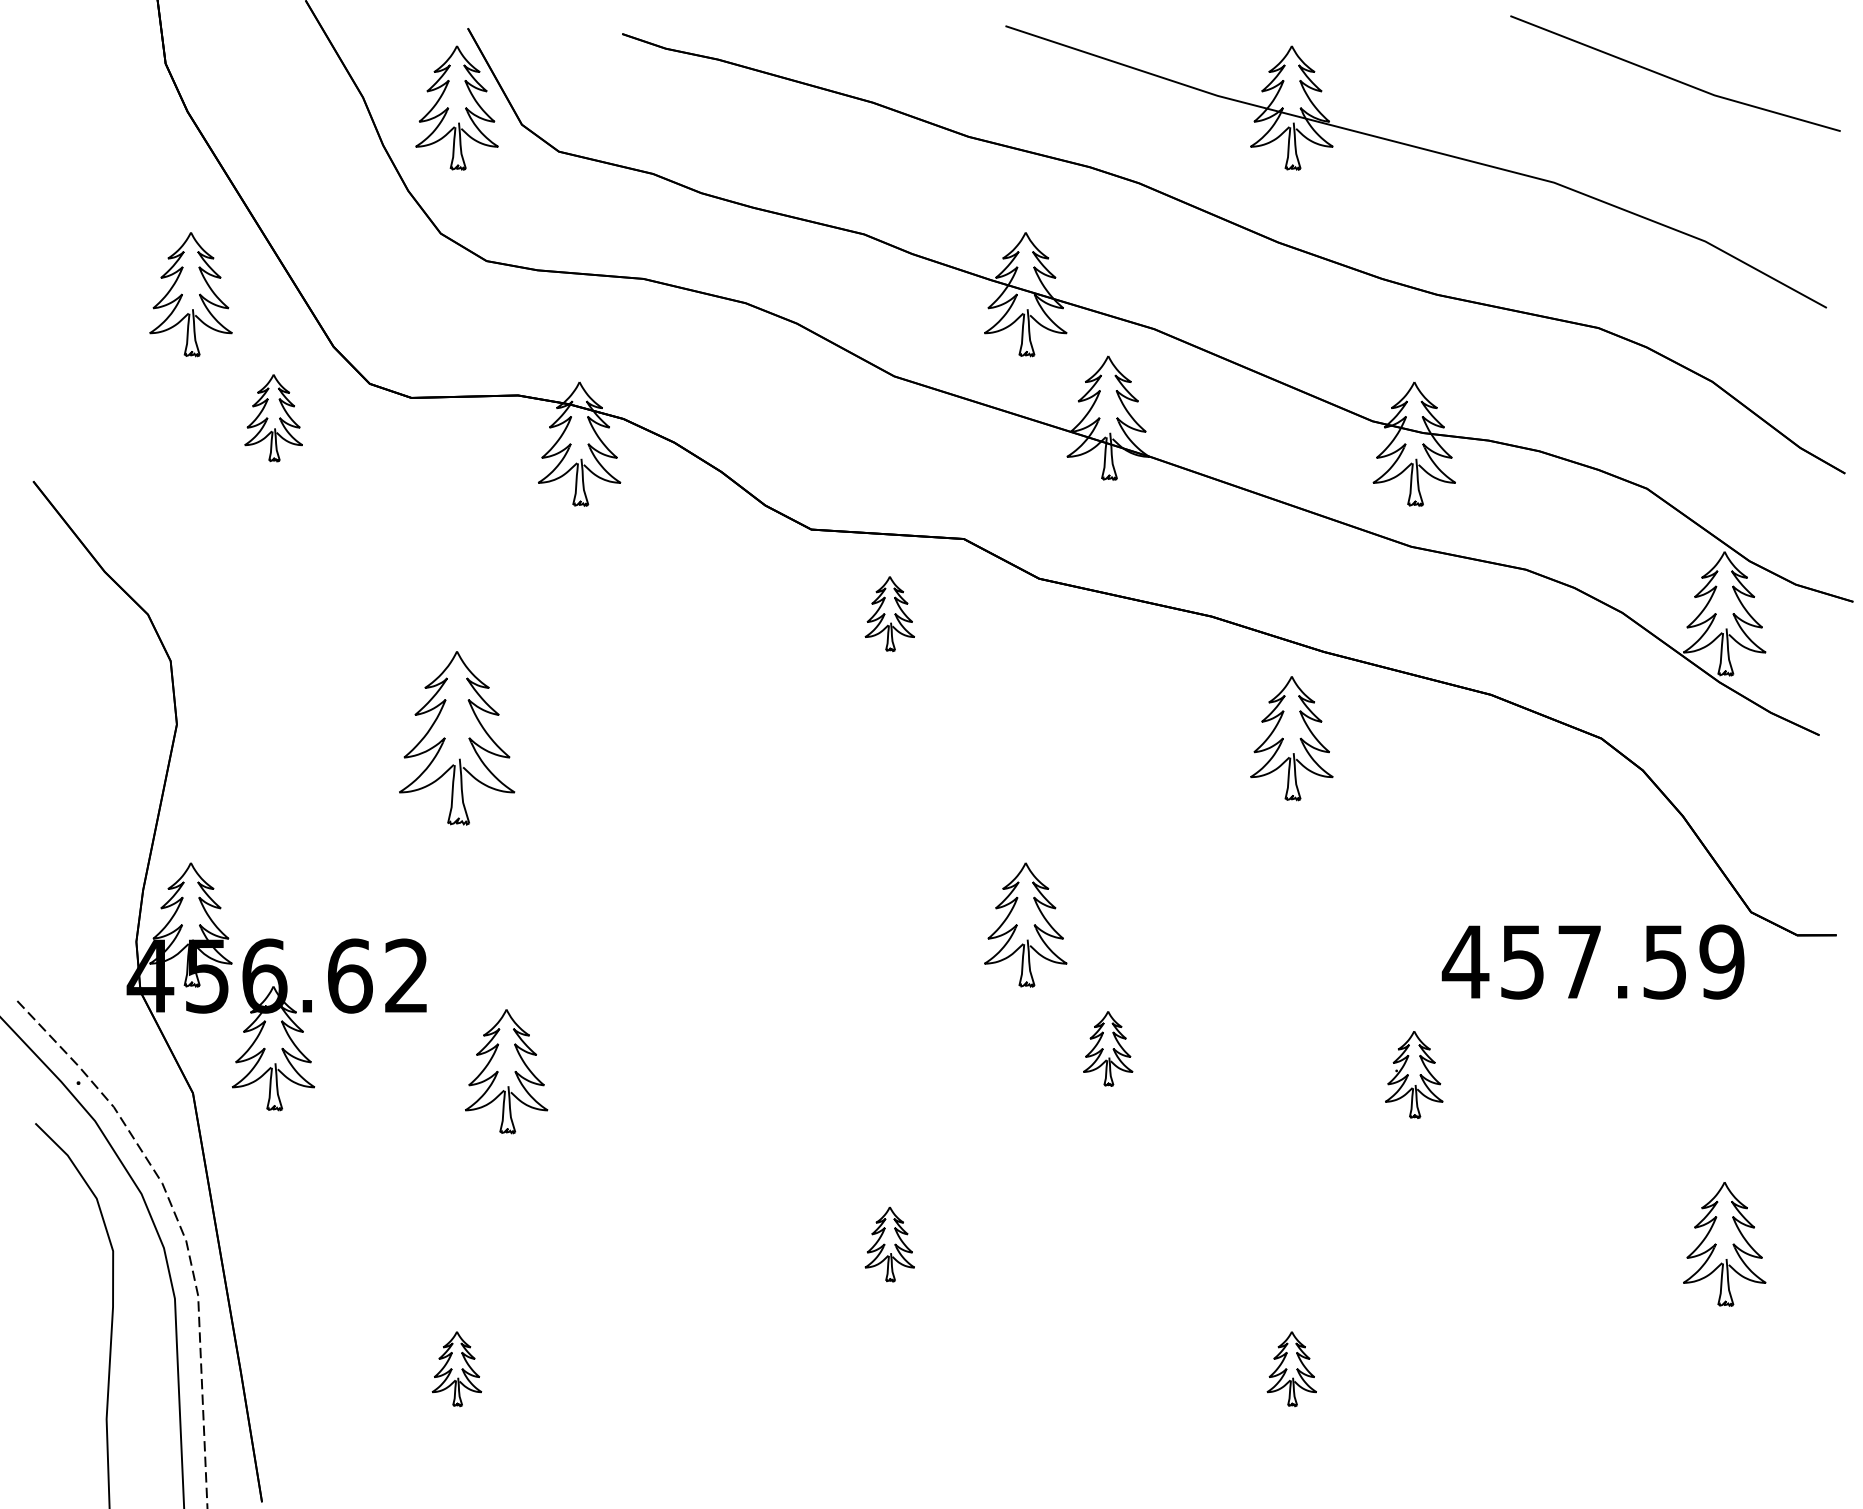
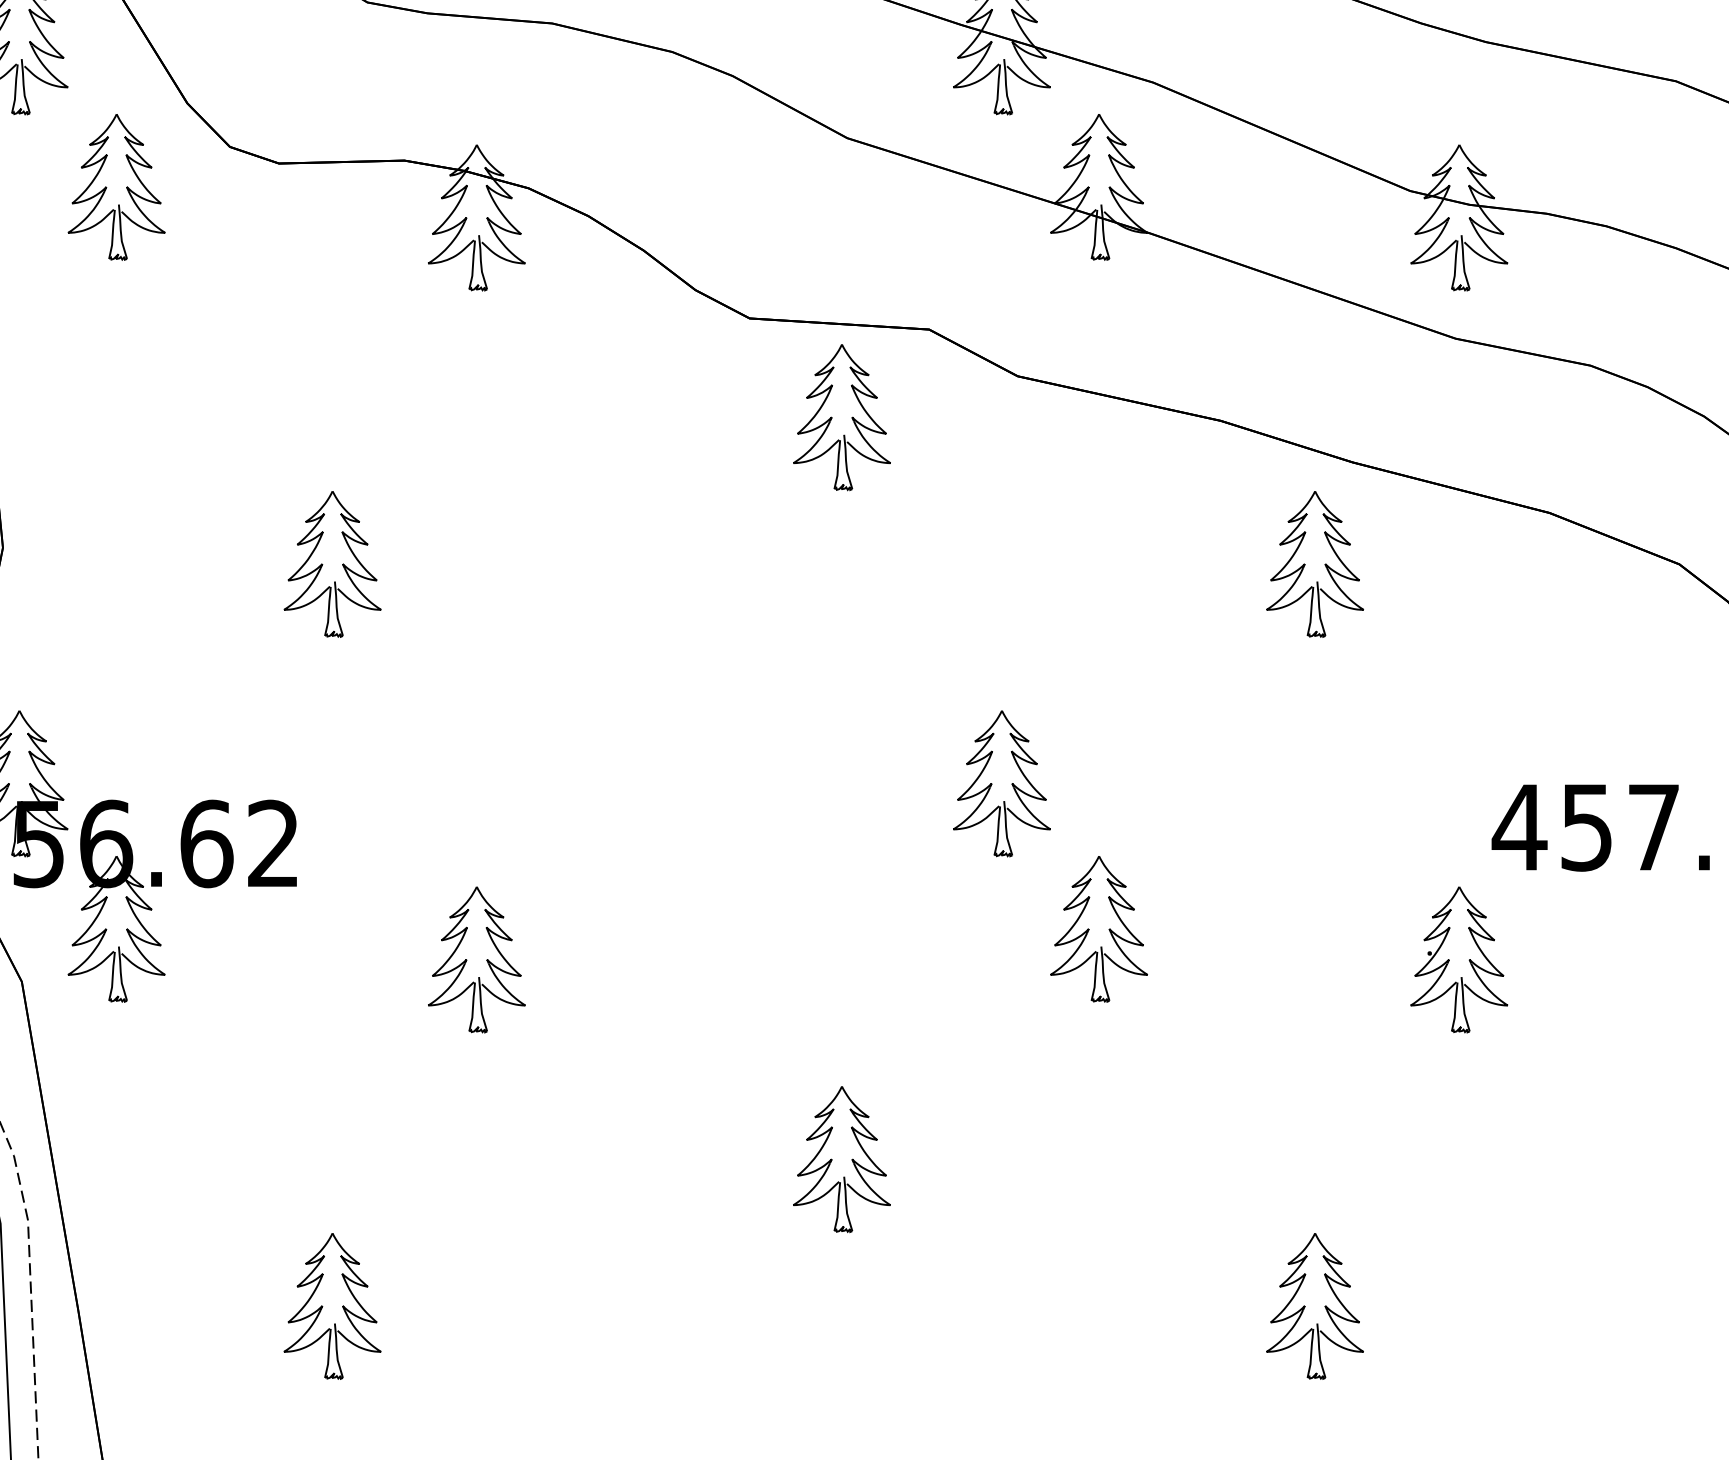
part: (273, 417) -> (116, 186), size x1.43
part: (889, 613) -> (841, 417), size x1.67
part: (456, 738) -> (331, 564), size x0.71
part: (1107, 1048) -> (1098, 929), size x1.67
part: (506, 1071) -> (476, 959), moved
part: (1413, 1074) -> (1458, 959), size x1.43
part: (889, 1244) -> (841, 1159), size x1.67
part: (456, 1368) -> (331, 1305), size x1.67
part: (1291, 1368) -> (1314, 1305), size x1.67

